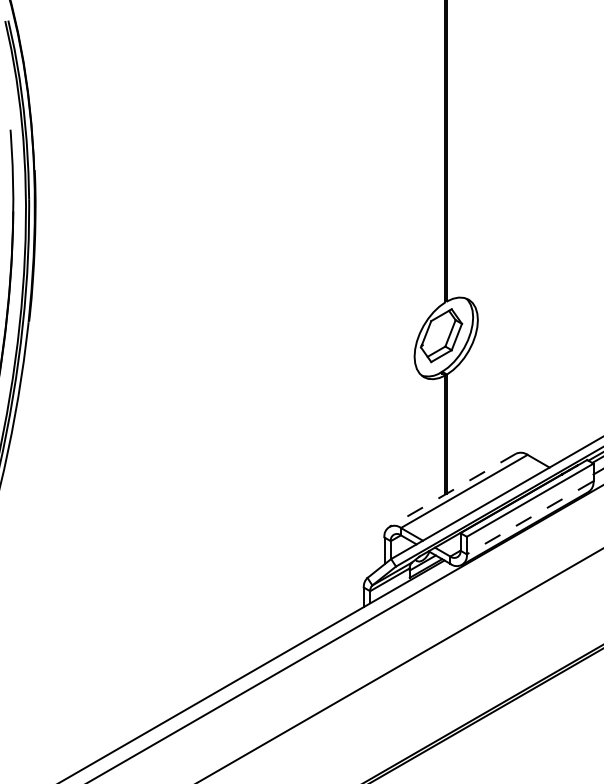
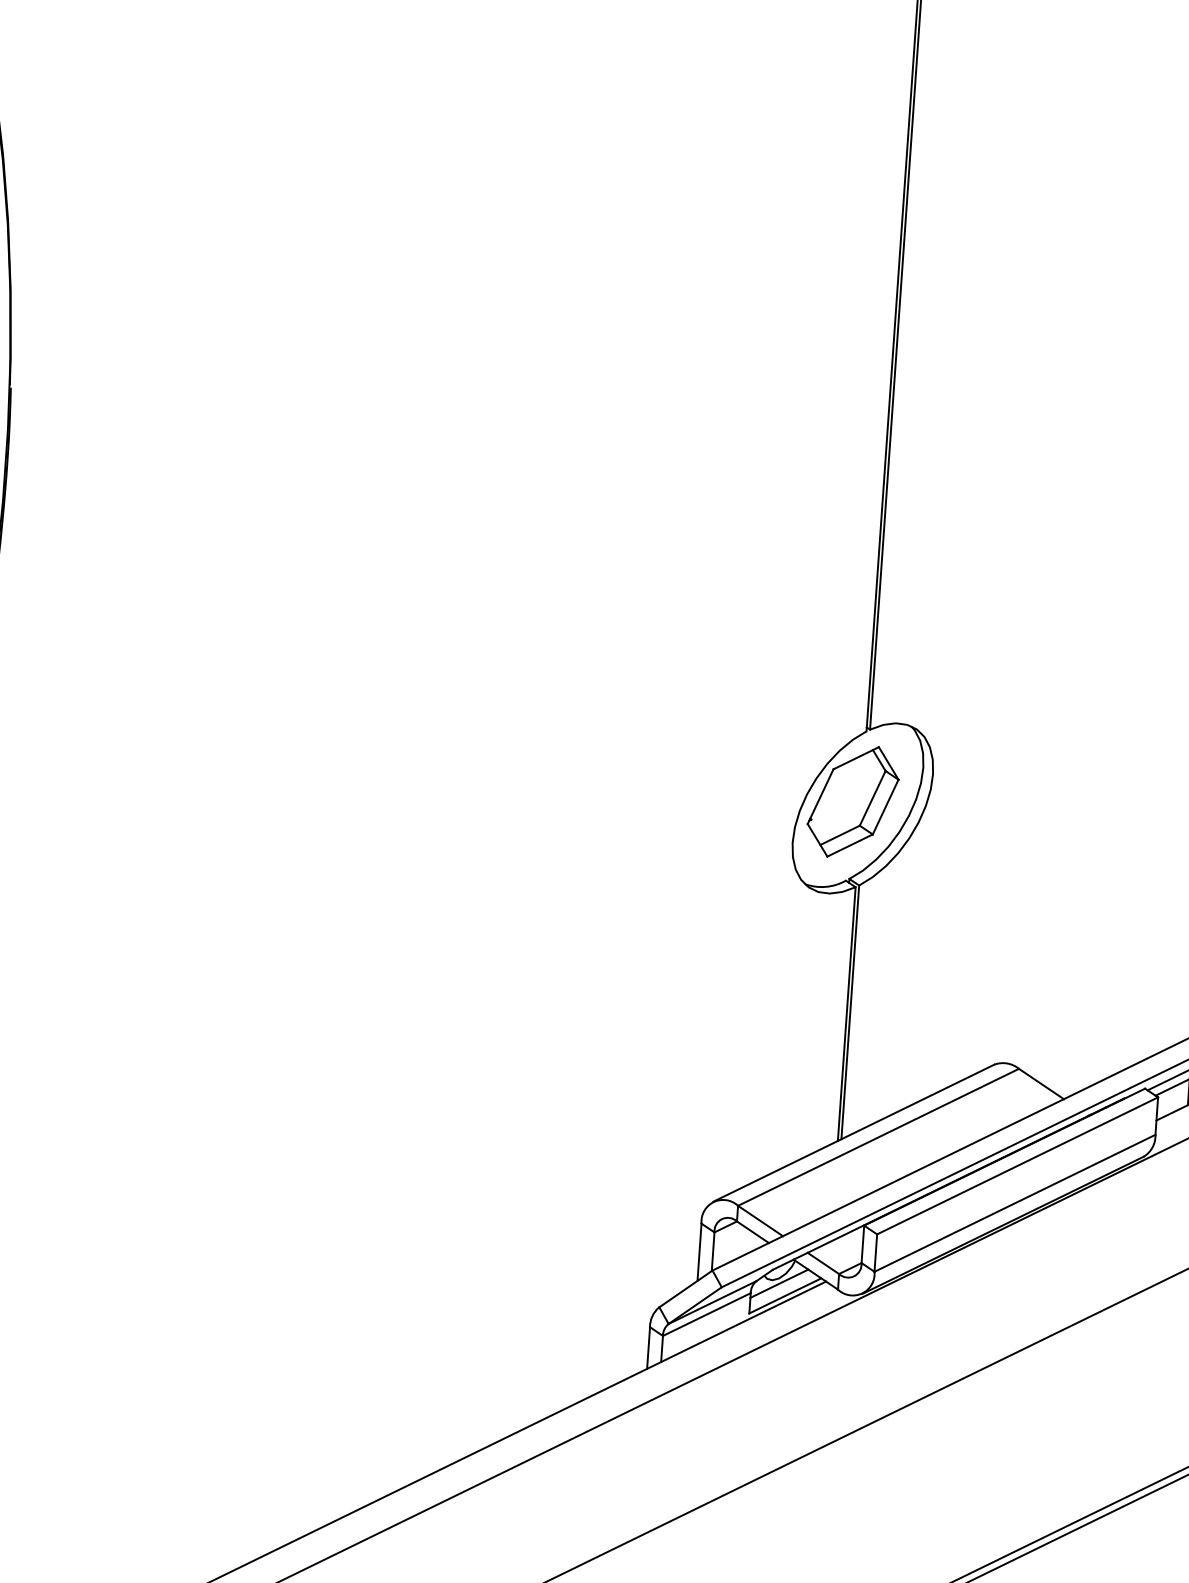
line: (452, 490) -> (853, 1133), dashed -> solid
line: (529, 518) -> (1013, 1204), dashed -> solid

